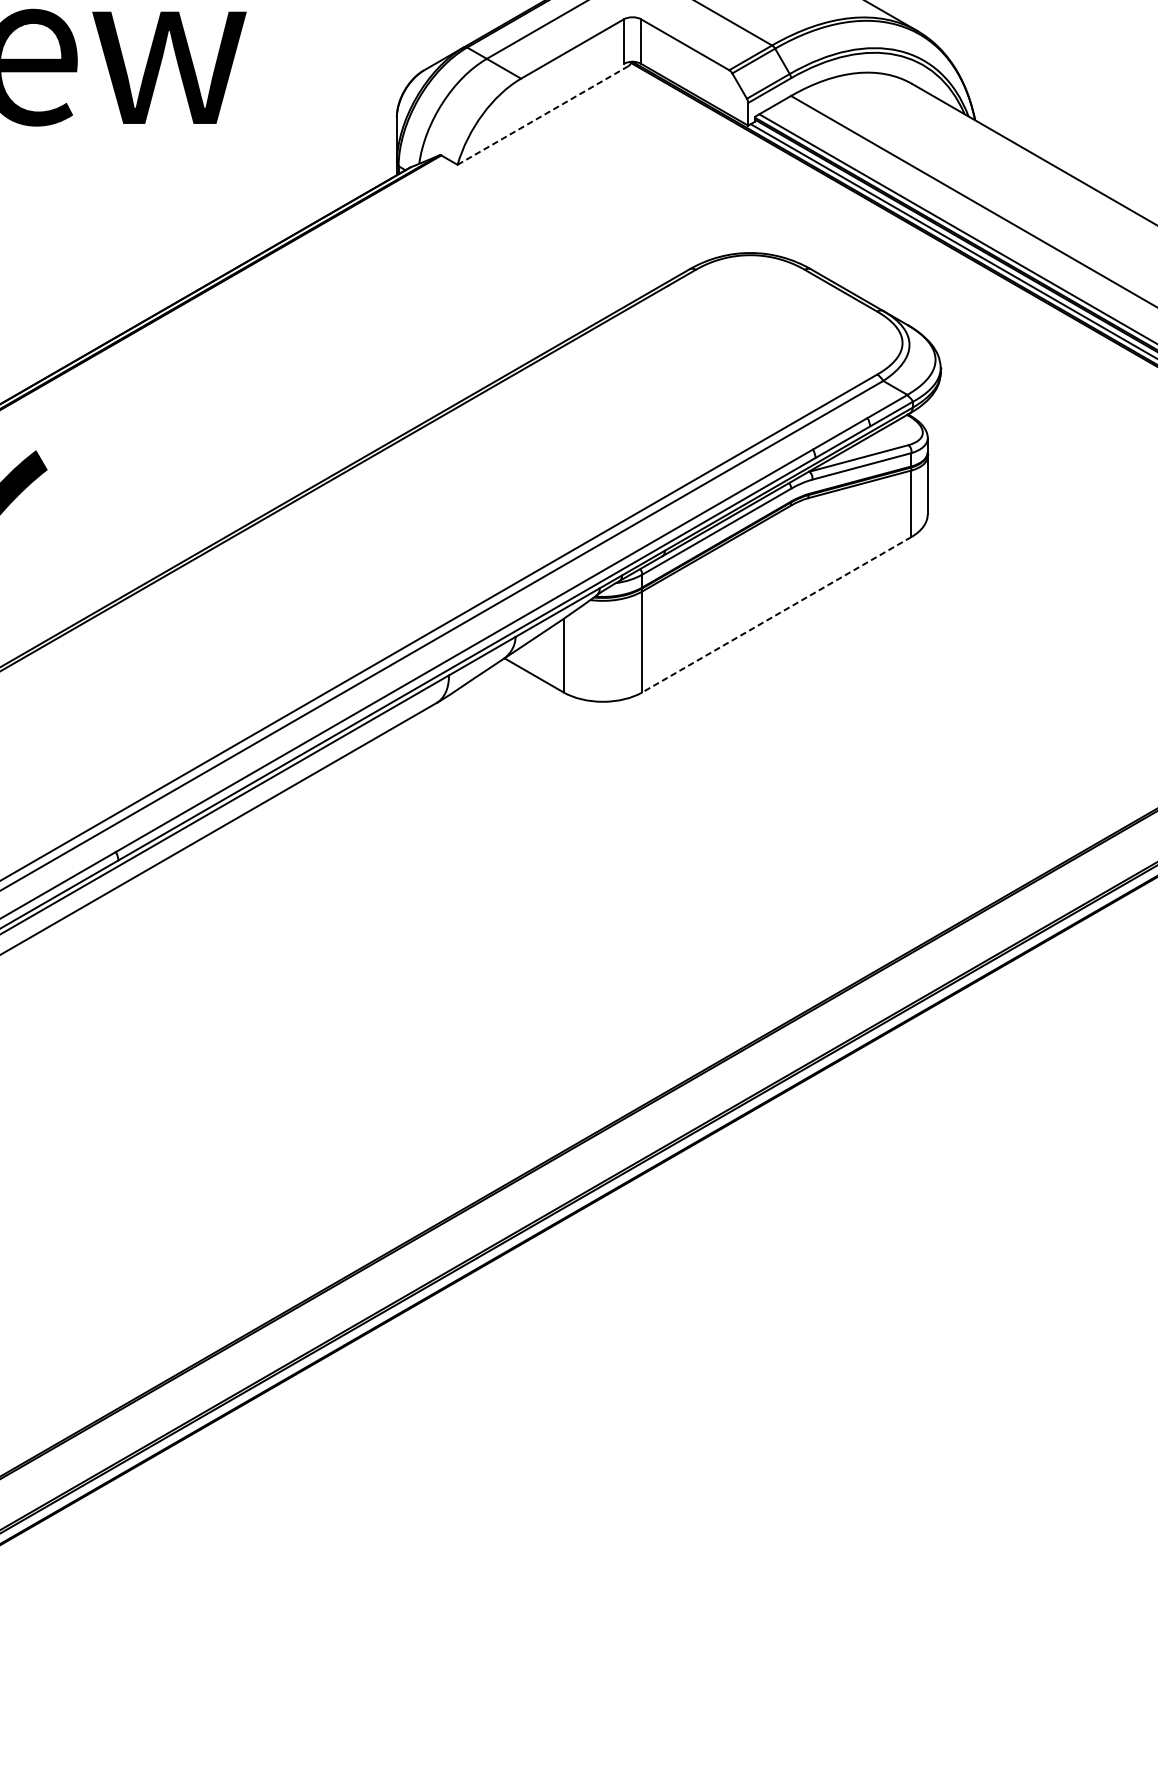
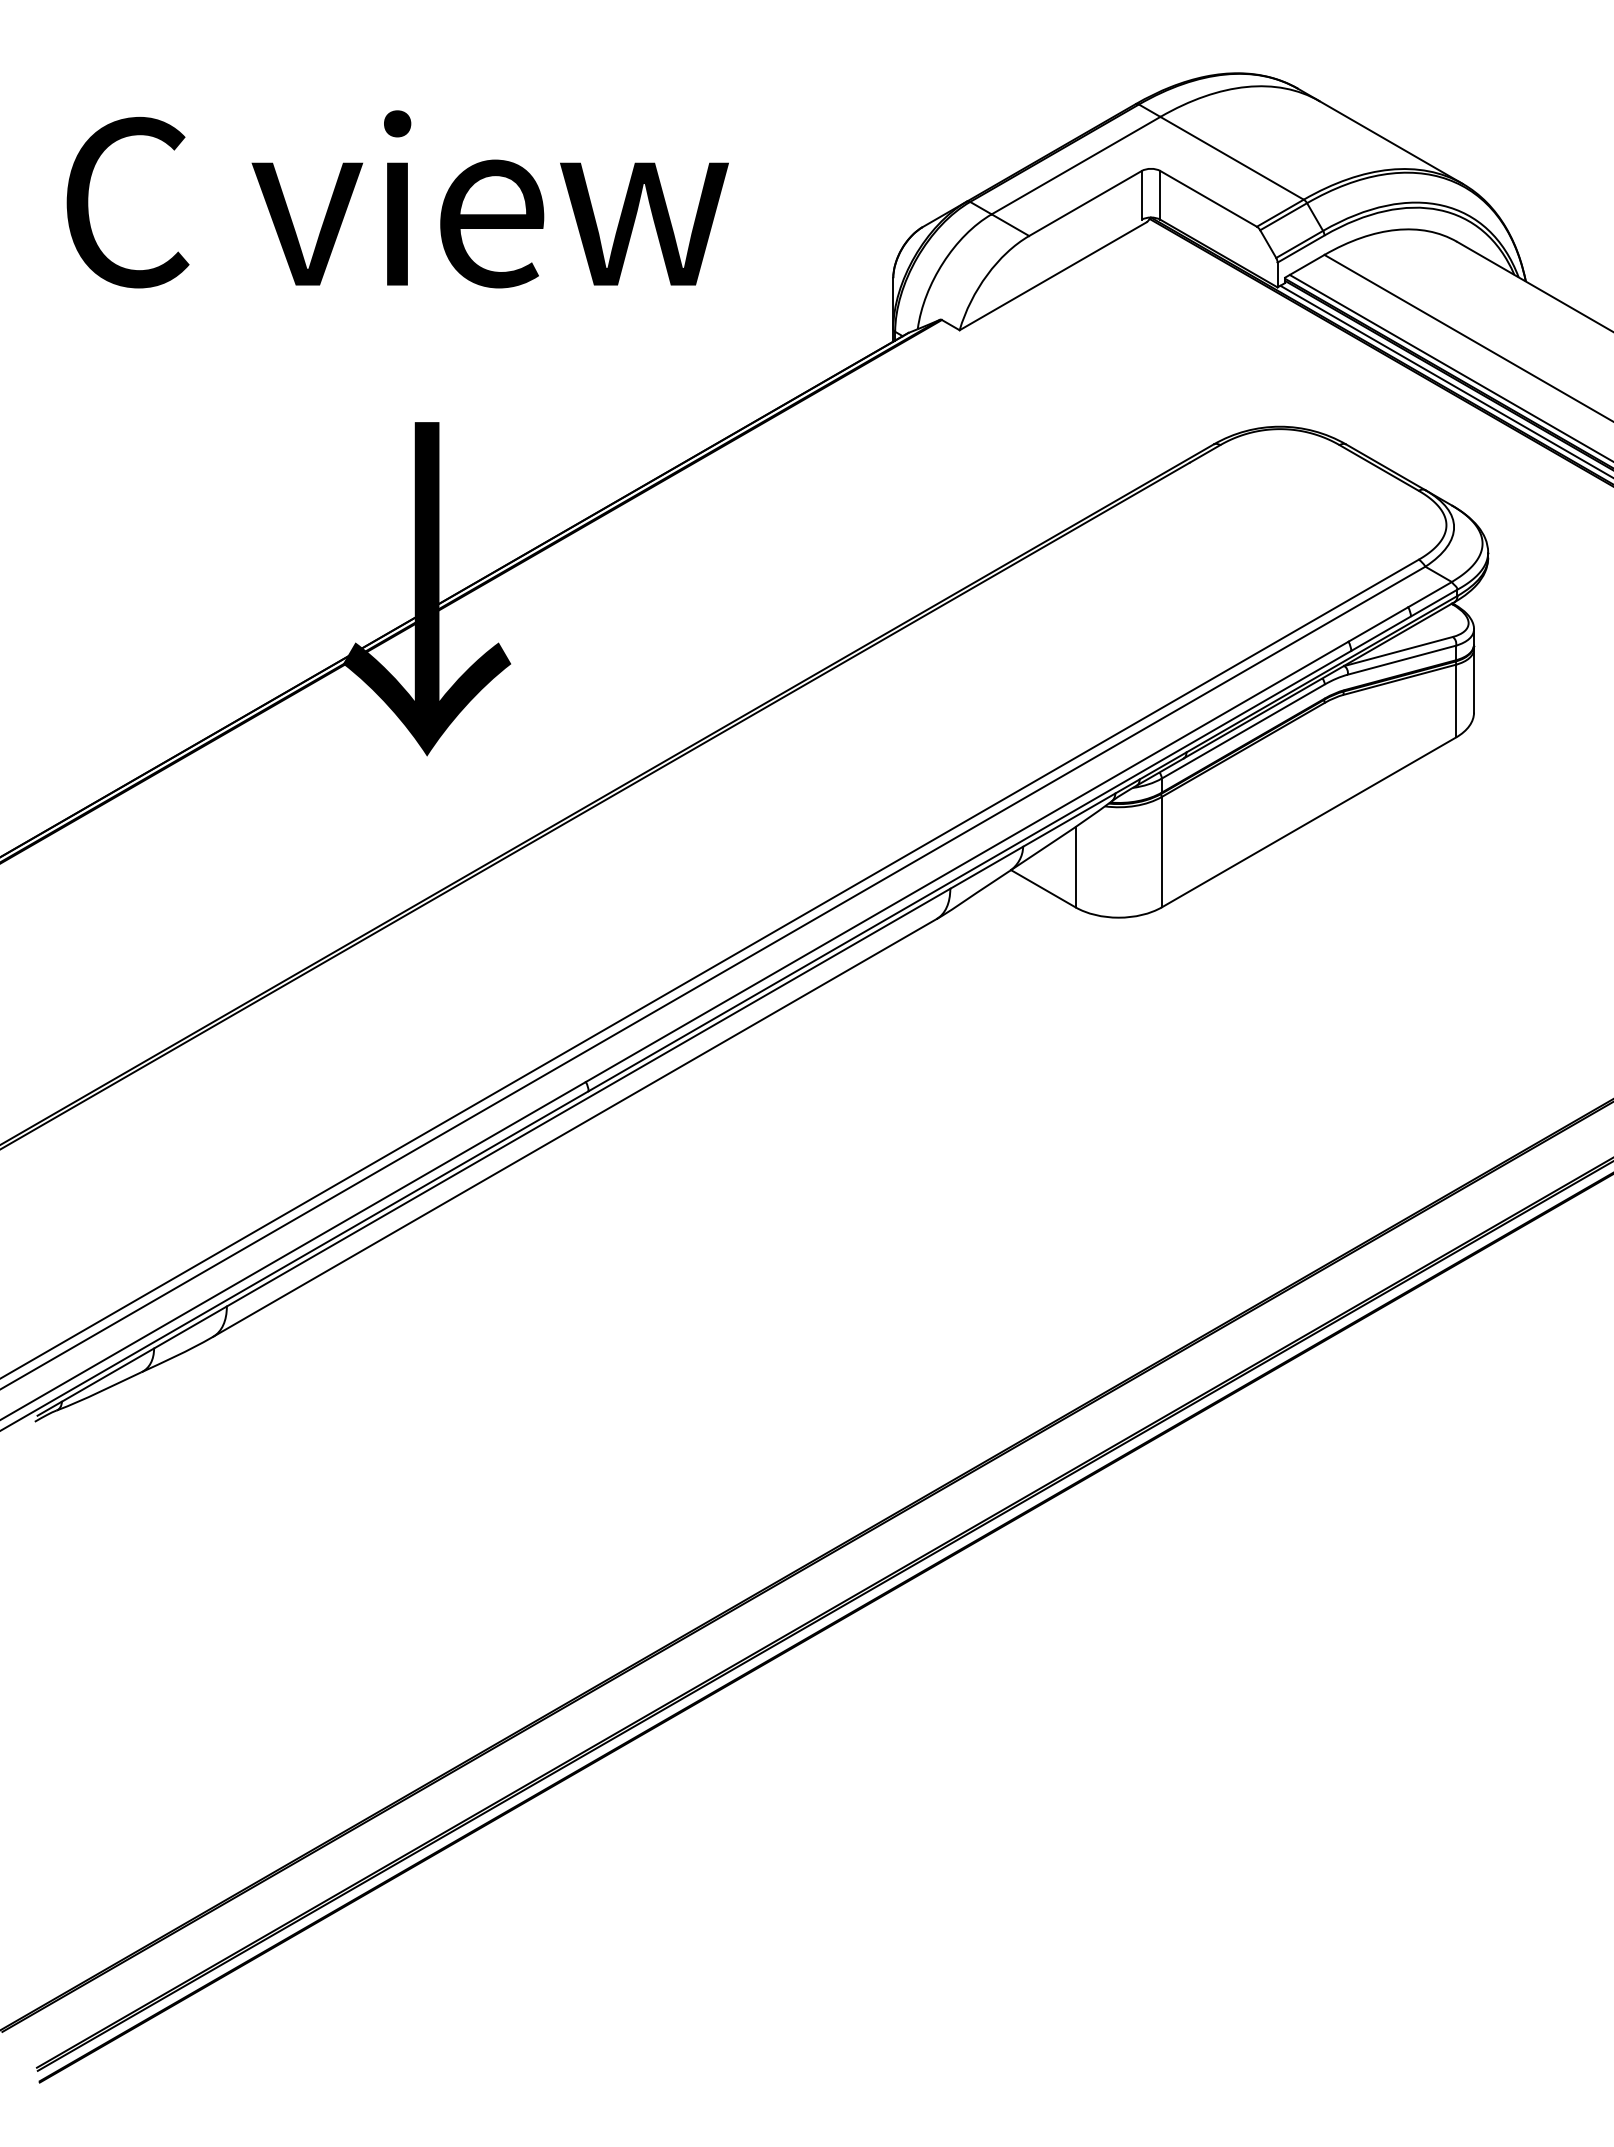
line: (543, 115) -> (1053, 276), dashed -> solid
line: (777, 614) -> (1309, 822), dashed -> solid

